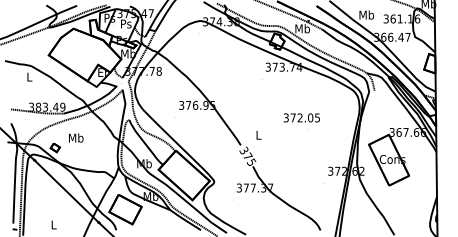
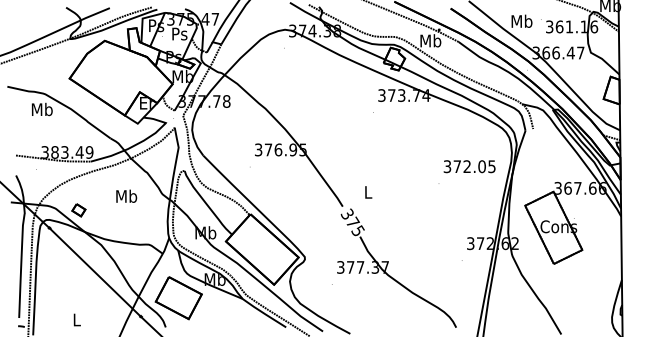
text: (29, 77) -> (41, 109), L -> Mb
text: (301, 117) -> (469, 166), moved
text: (76, 137) -> (126, 195), moved

